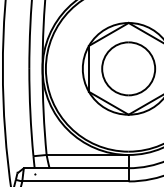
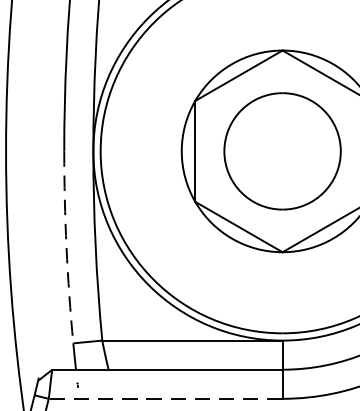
arc: (30, 112) -> (66, 247), solid -> dashed
line: (75, 181) -> (165, 398), solid -> dashed

